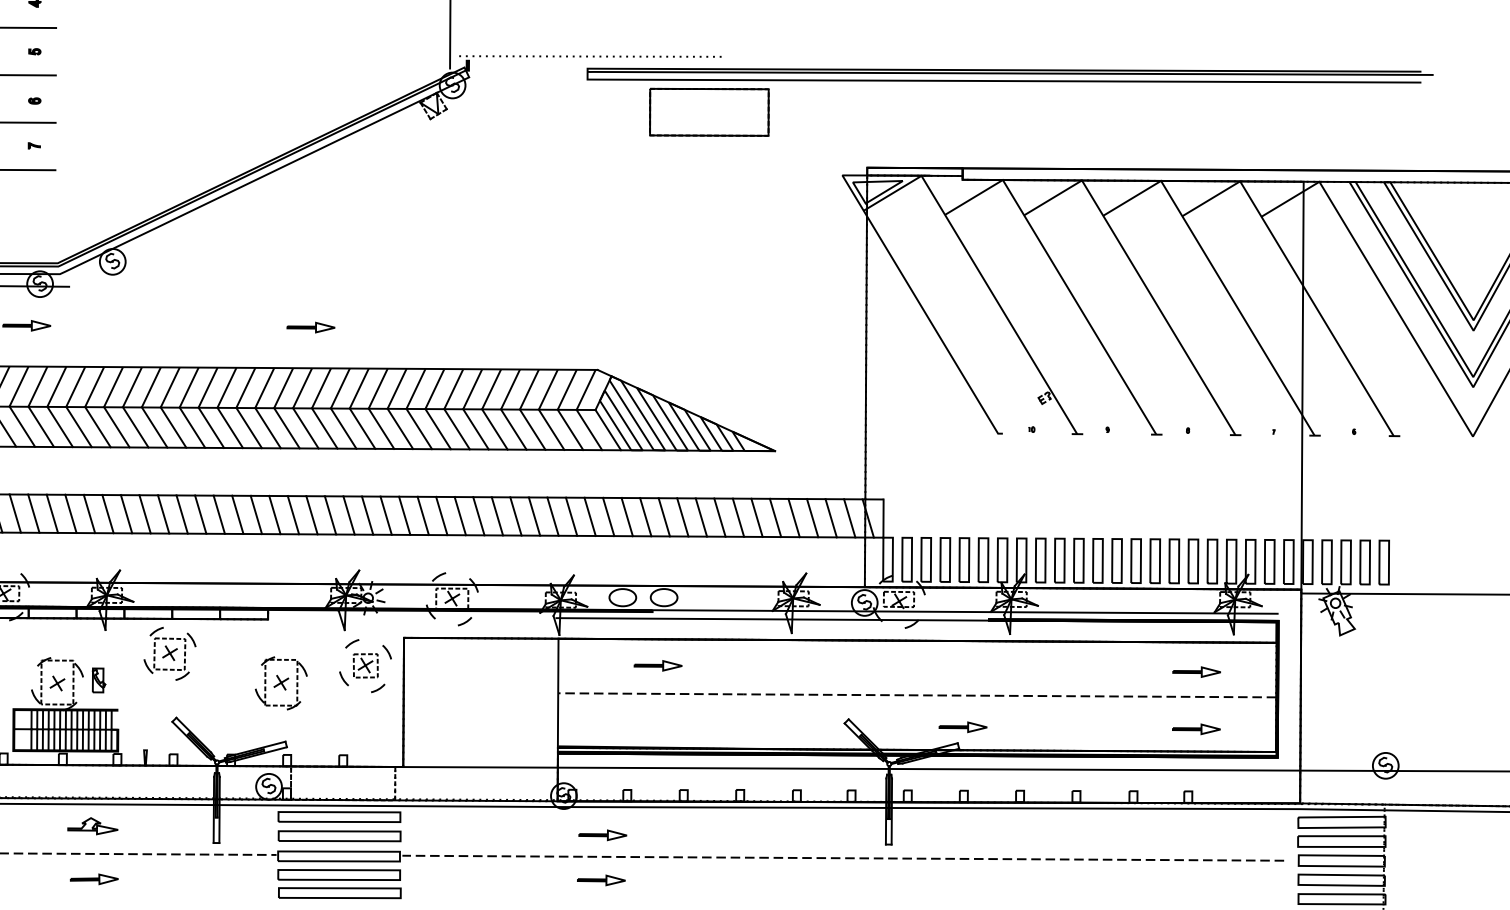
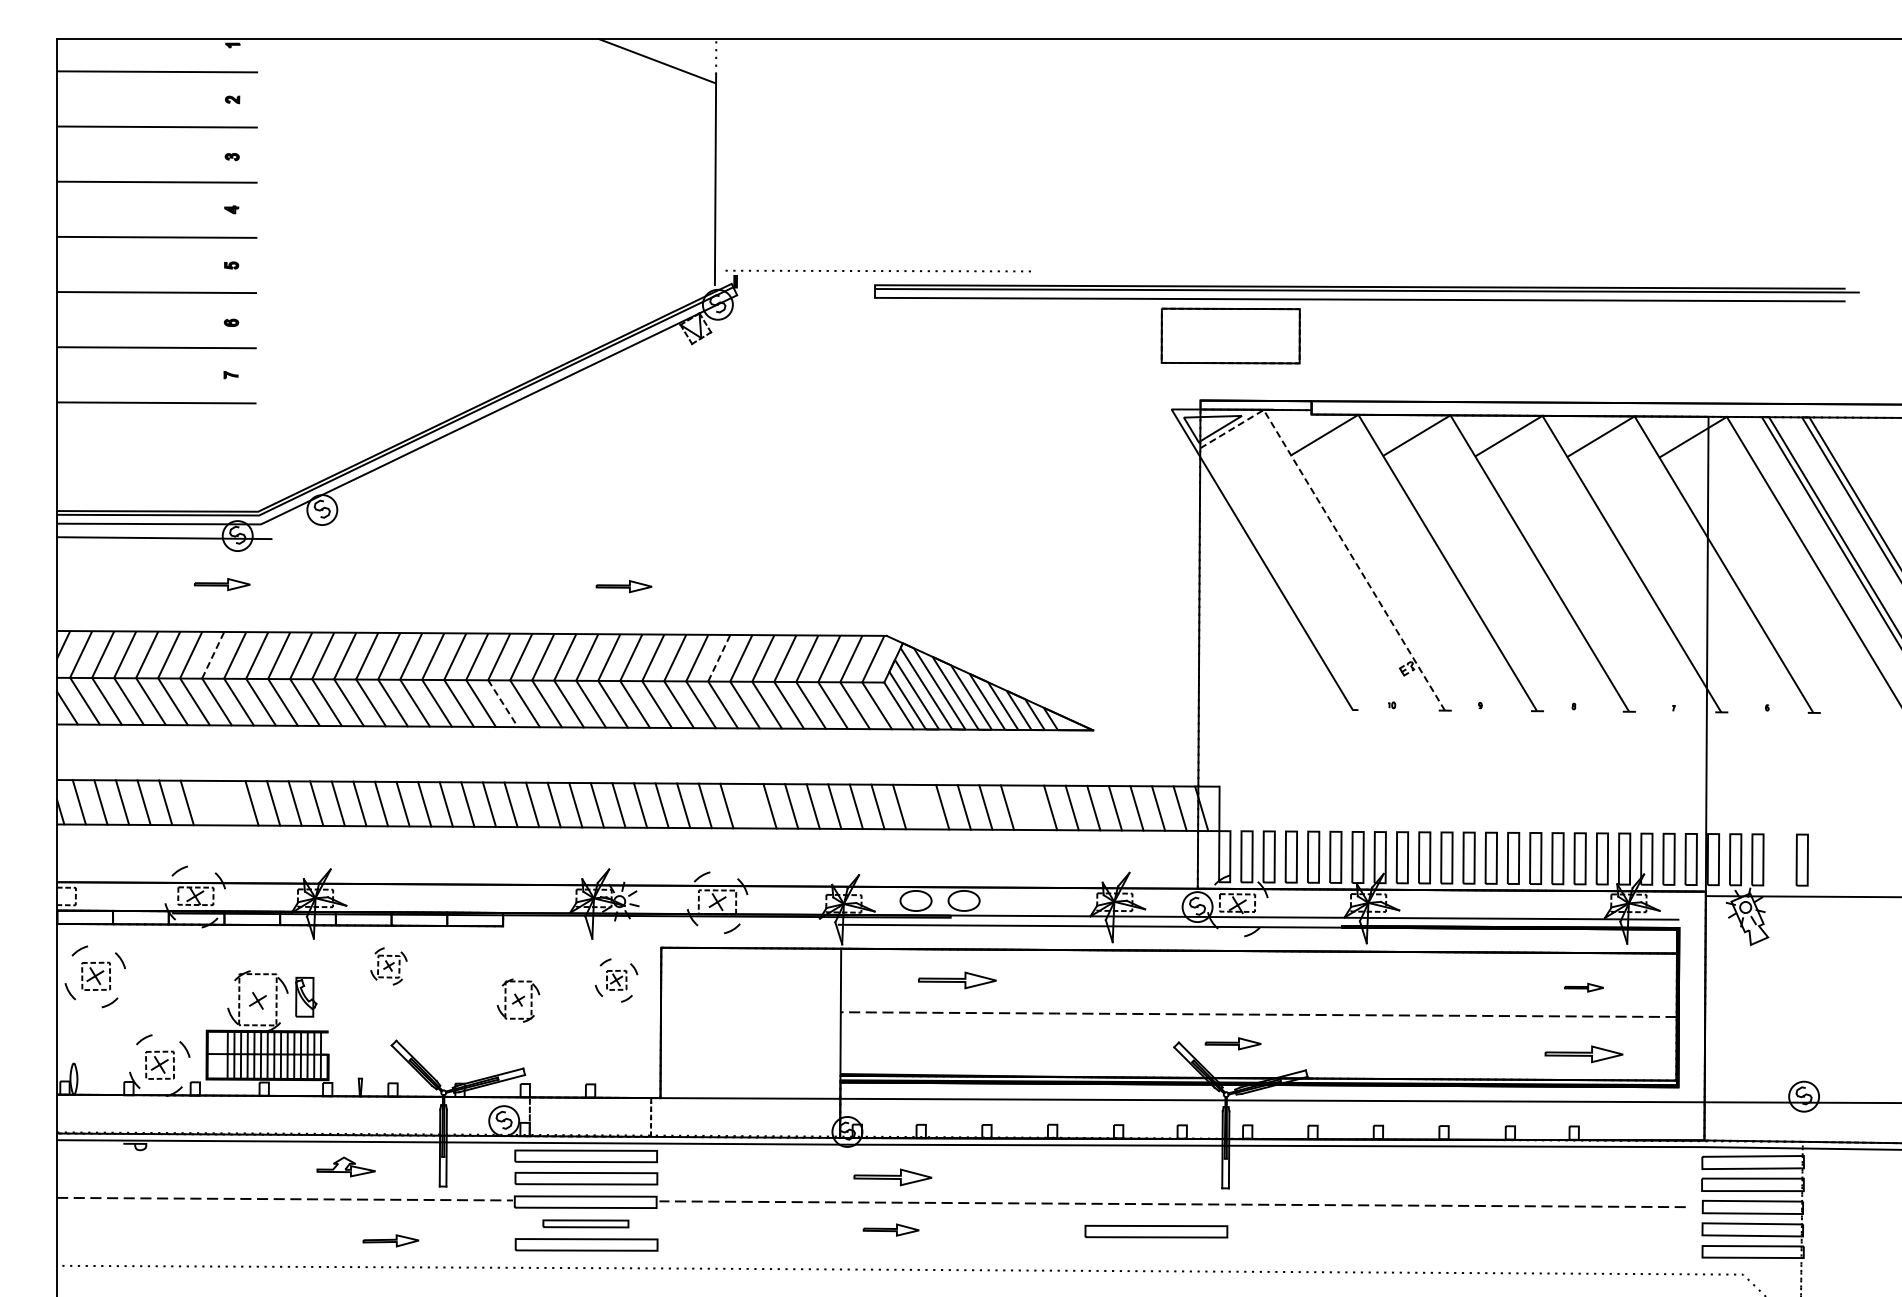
part: (709, 111) -> (1230, 335), moved
line: (981, 275) -> (1333, 526), solid -> dashed
part: (310, 327) -> (623, 586), moved
line: (19, 385) -> (213, 654), solid -> dashed
line: (453, 388) -> (719, 657), solid -> dashed
line: (268, 428) -> (503, 703), solid -> dashed
line: (14, 513) -> (208, 802), removed
line: (33, 513) -> (230, 802), removed
line: (478, 515) -> (748, 805), removed
line: (626, 516) -> (920, 806), removed
line: (719, 517) -> (1028, 807), removed
part: (1364, 562) -> (1779, 859), removed
part: (169, 653) -> (388, 966), size x0.6
part: (657, 665) -> (956, 979), size x1.4
part: (365, 666) -> (616, 980), size x0.7
part: (1196, 672) -> (1583, 987), size x0.7
part: (99, 680) -> (306, 997), size x1.4
part: (281, 683) -> (518, 1000), size x0.7
part: (962, 726) -> (1232, 1043), moved
part: (1196, 728) -> (1583, 1053), size x1.4
part: (92, 825) -> (345, 1166), moved
part: (602, 835) -> (892, 1177), size x1.4
part: (338, 874) -> (585, 1223), size x0.6
part: (94, 879) -> (390, 1240), moved
part: (829, 881) -> (1156, 1231), added

